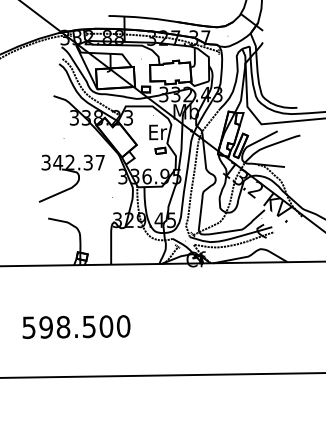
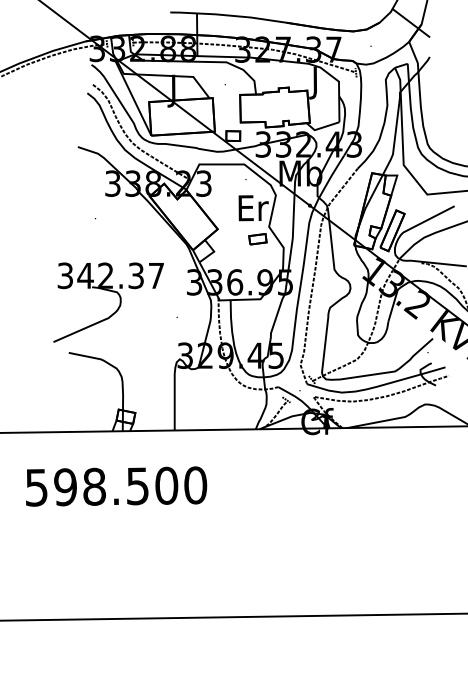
part: (71, 178) -> (108, 302), moved
text: (76, 326) -> (116, 485), moved

